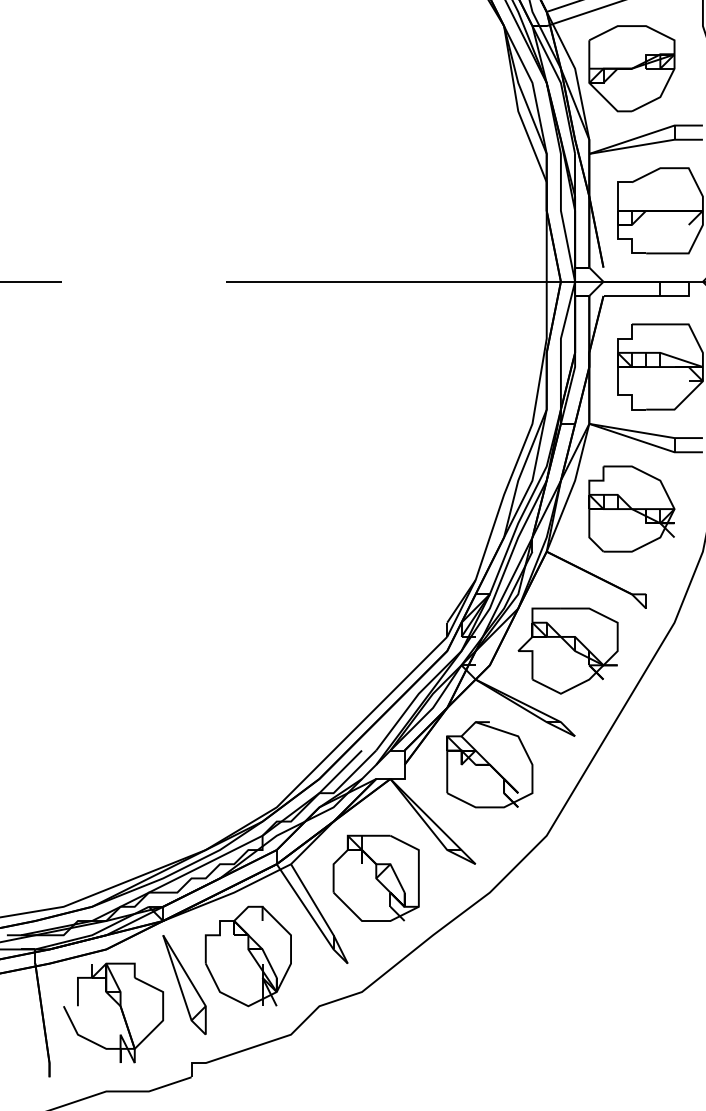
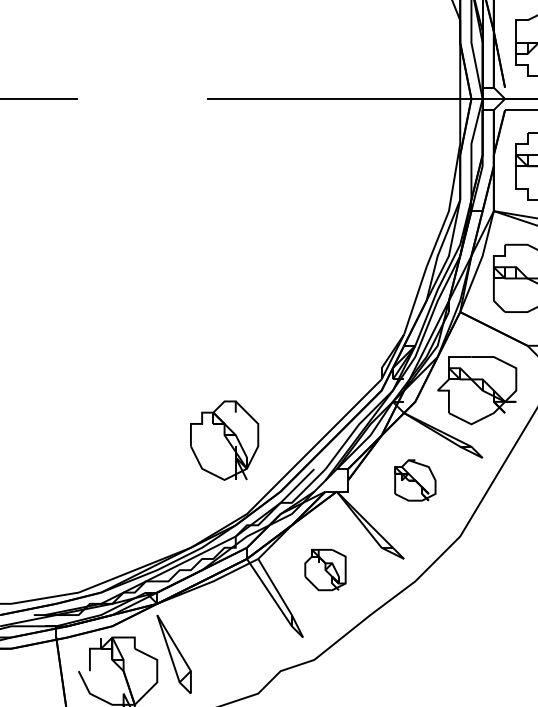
part: (489, 764) -> (415, 480), size x0.6
part: (375, 877) -> (324, 569), size x0.6
part: (247, 956) -> (223, 440), moved

